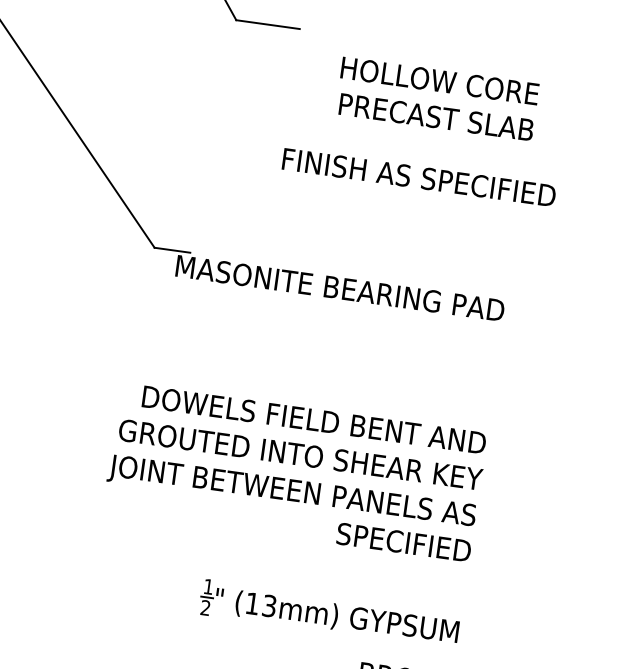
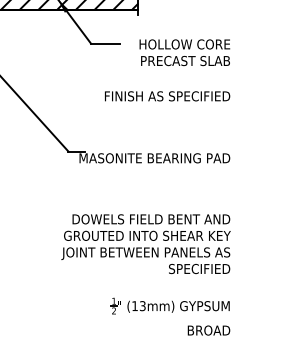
text: (436, 98) -> (184, 52), moved
text: (419, 177) -> (167, 96), moved

